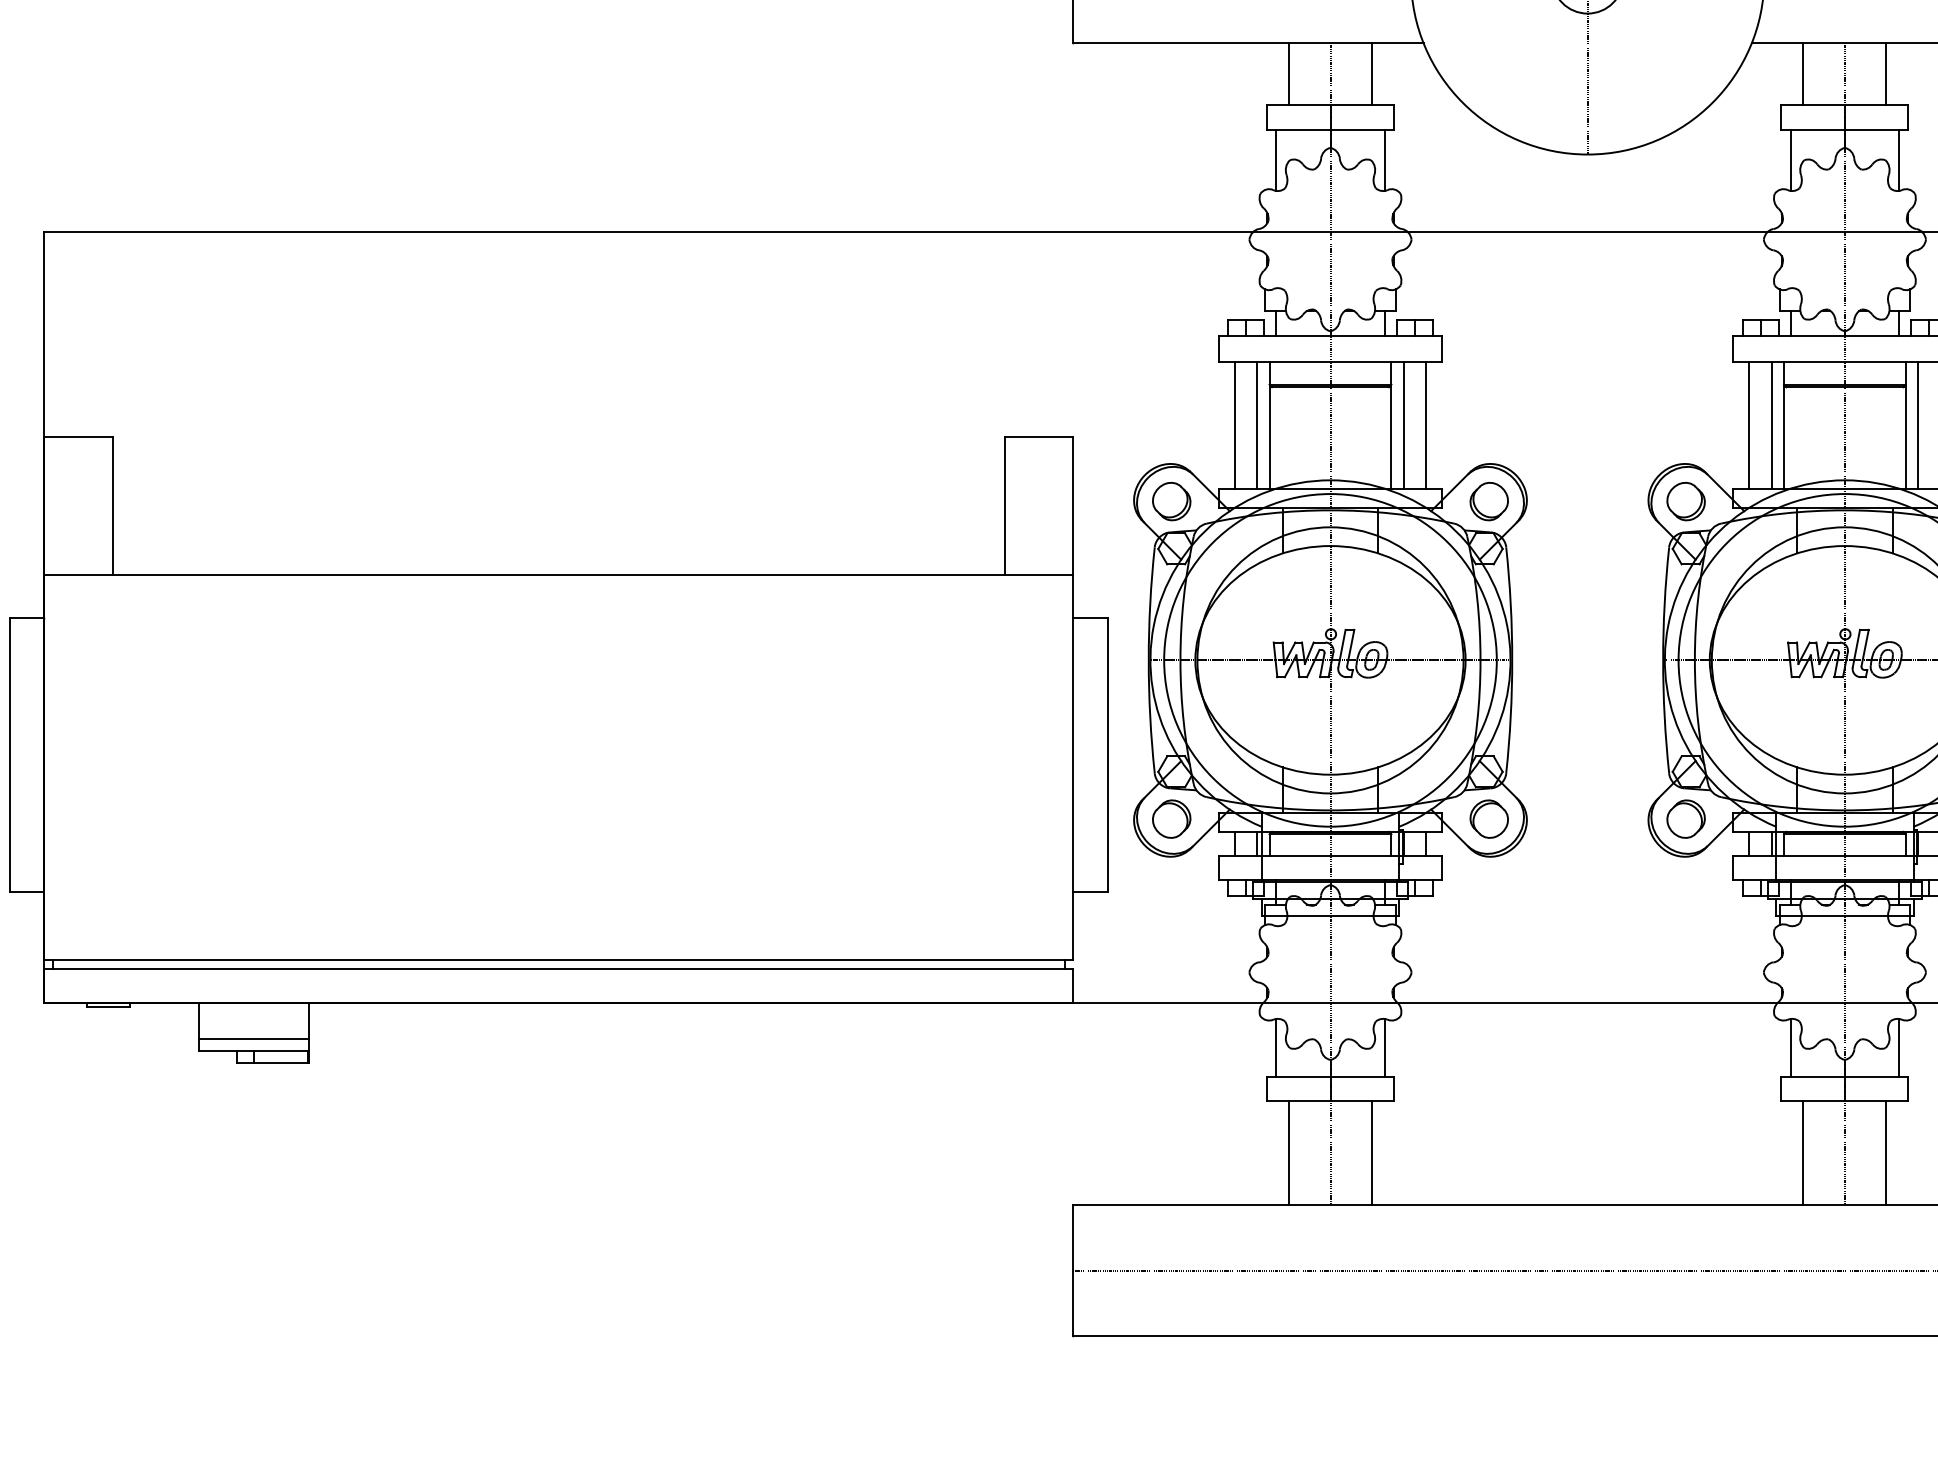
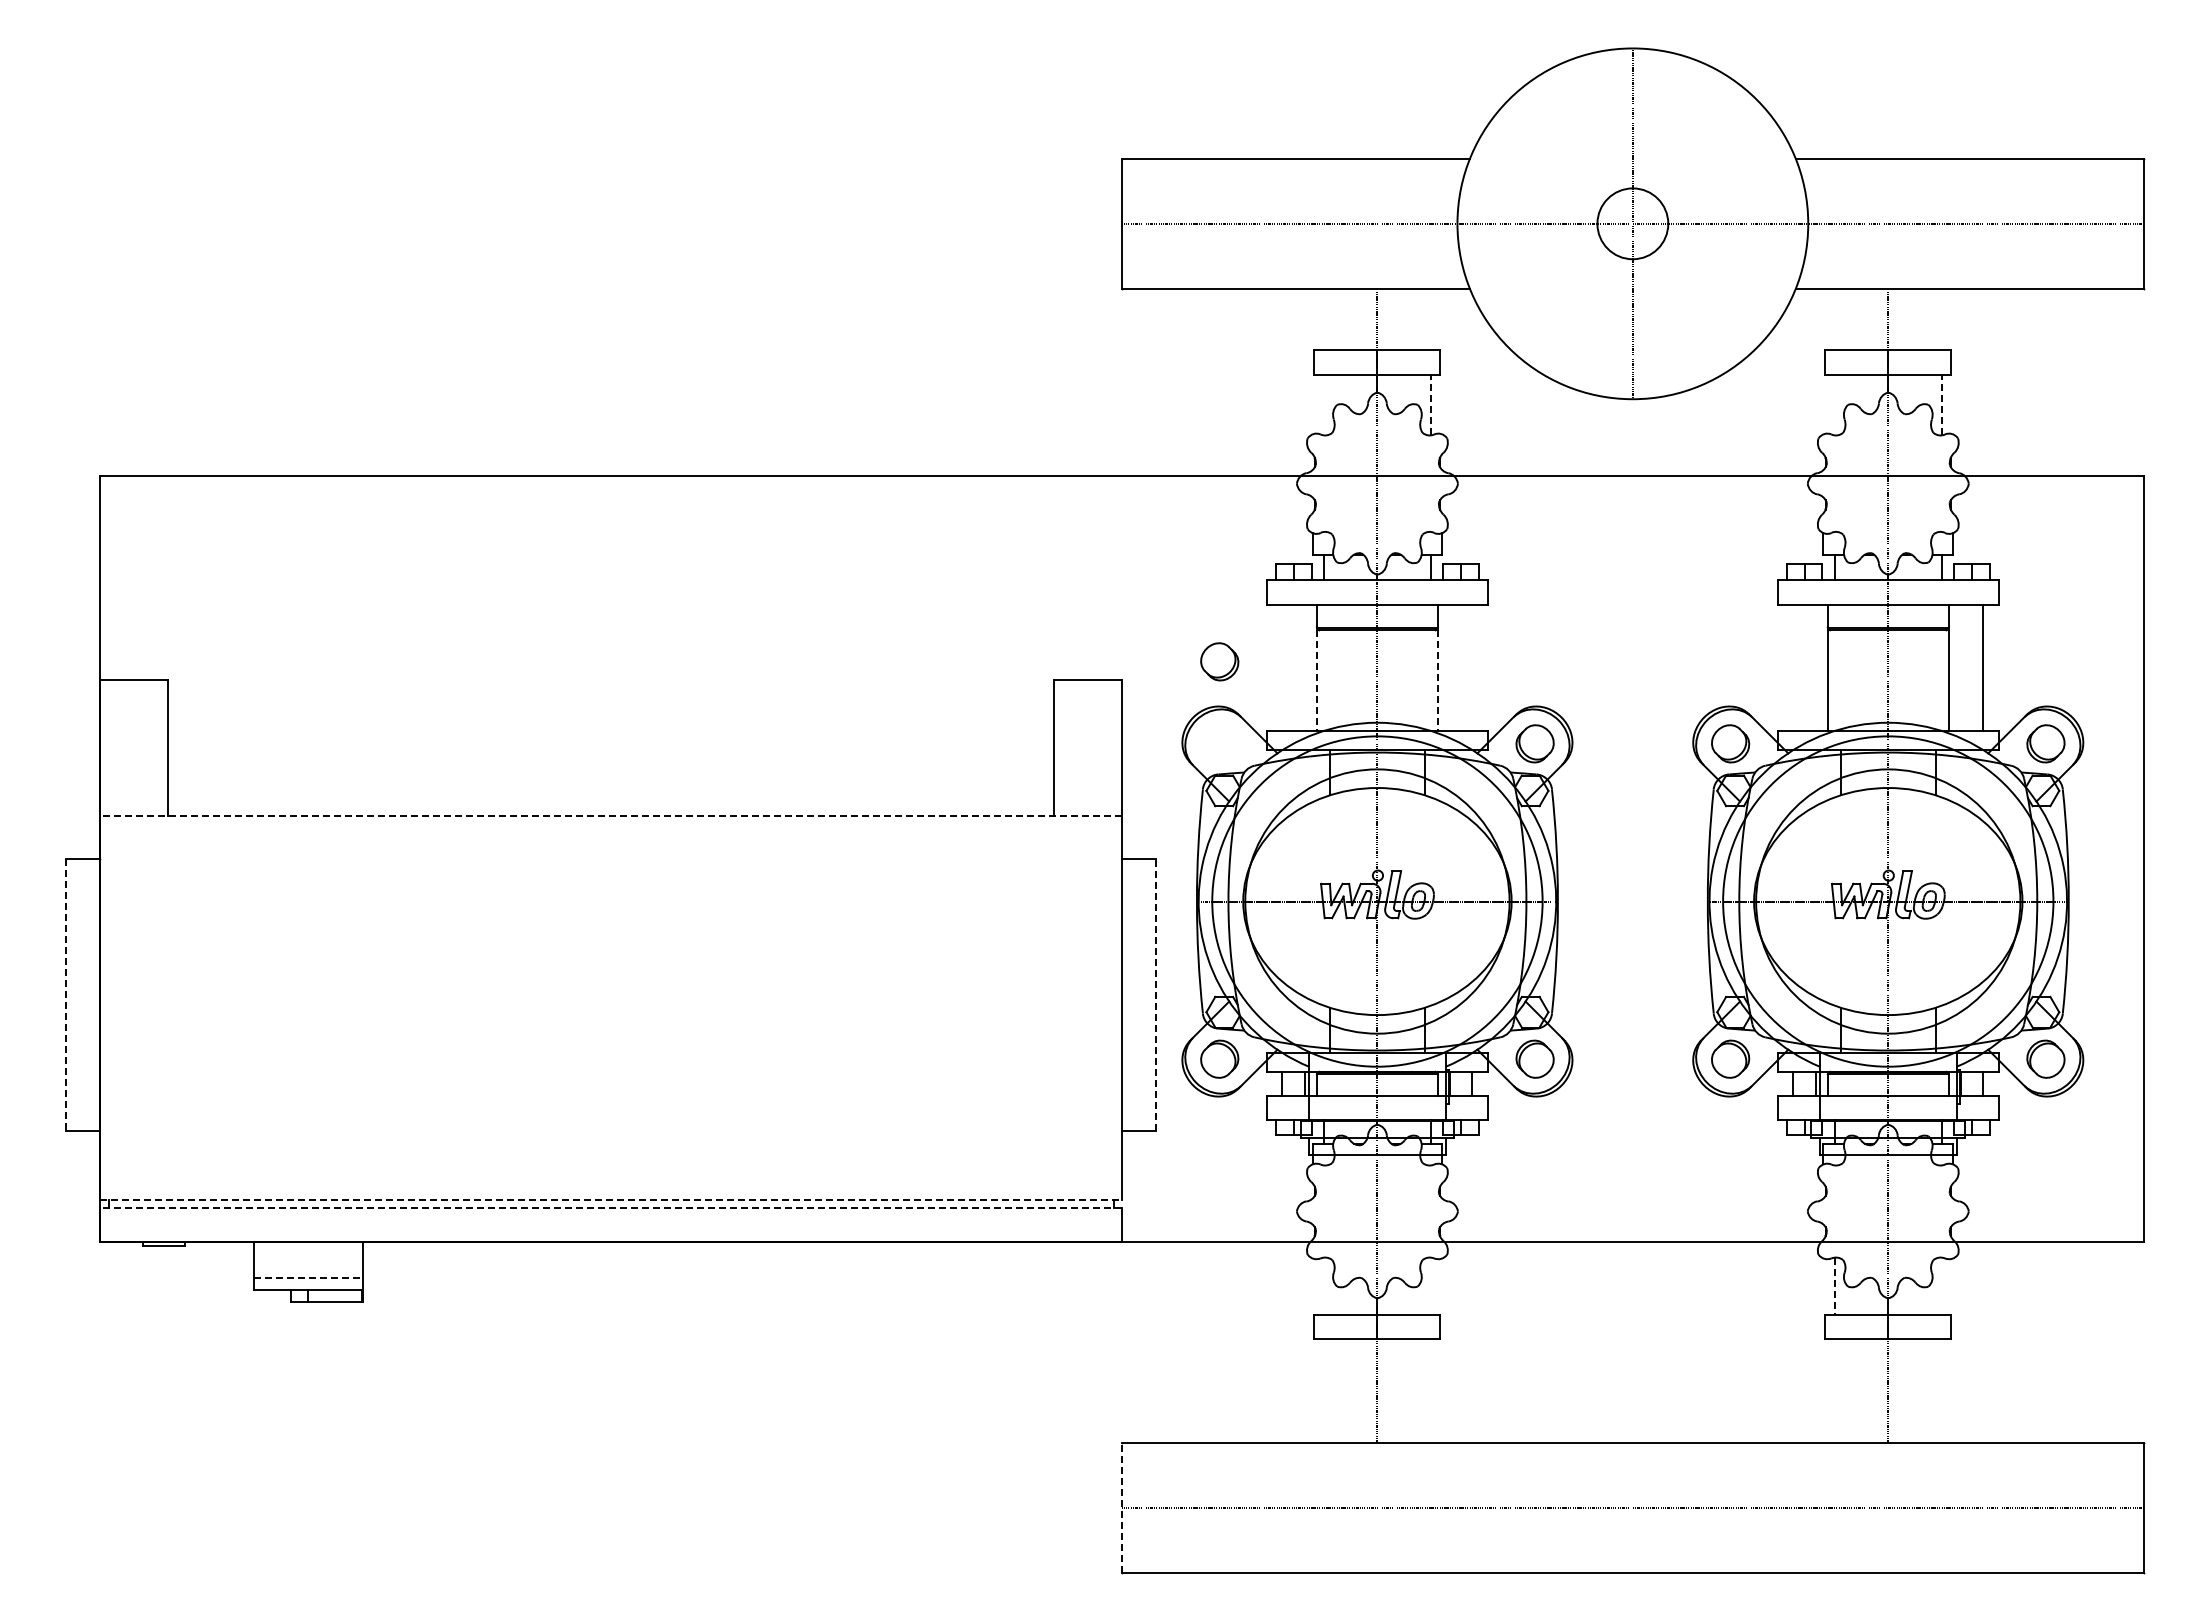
line: (1289, 73) -> (1336, 318), removed
line: (1371, 73) -> (1418, 318), removed
line: (1803, 73) -> (1847, 318), removed
line: (1886, 73) -> (1929, 318), removed
line: (1384, 159) -> (1431, 404), solid -> dashed
line: (1898, 159) -> (1941, 404), solid -> dashed
line: (1276, 160) -> (1323, 405), removed
line: (1790, 160) -> (1834, 405), removed
line: (1234, 424) -> (1282, 667), removed
line: (1257, 424) -> (1304, 667), removed
line: (1404, 424) -> (1450, 667), removed
line: (1426, 424) -> (1472, 667), removed
line: (1749, 424) -> (1793, 667), removed
line: (1771, 424) -> (1815, 667), removed
line: (1917, 424) -> (1960, 667), removed
line: (1269, 438) -> (1316, 681), solid -> dashed
line: (1390, 438) -> (1437, 681), solid -> dashed
part: (1171, 501) -> (1219, 661), moved
line: (559, 574) -> (611, 816), solid -> dashed
line: (1108, 753) -> (1156, 994), solid -> dashed
line: (10, 754) -> (66, 995), solid -> dashed
line: (559, 960) -> (611, 1199), solid -> dashed
line: (559, 969) -> (611, 1208), solid -> dashed
line: (254, 1038) -> (308, 1277), solid -> dashed
line: (1276, 1048) -> (1323, 1286), removed
line: (1384, 1048) -> (1431, 1286), removed
line: (1790, 1048) -> (1834, 1286), solid -> dashed
line: (1898, 1048) -> (1941, 1286), removed
line: (1289, 1152) -> (1336, 1390), removed
line: (1371, 1152) -> (1418, 1390), removed
line: (1803, 1152) -> (1847, 1390), removed
line: (1886, 1152) -> (1929, 1390), removed
line: (1073, 1270) -> (1122, 1507), solid -> dashed

